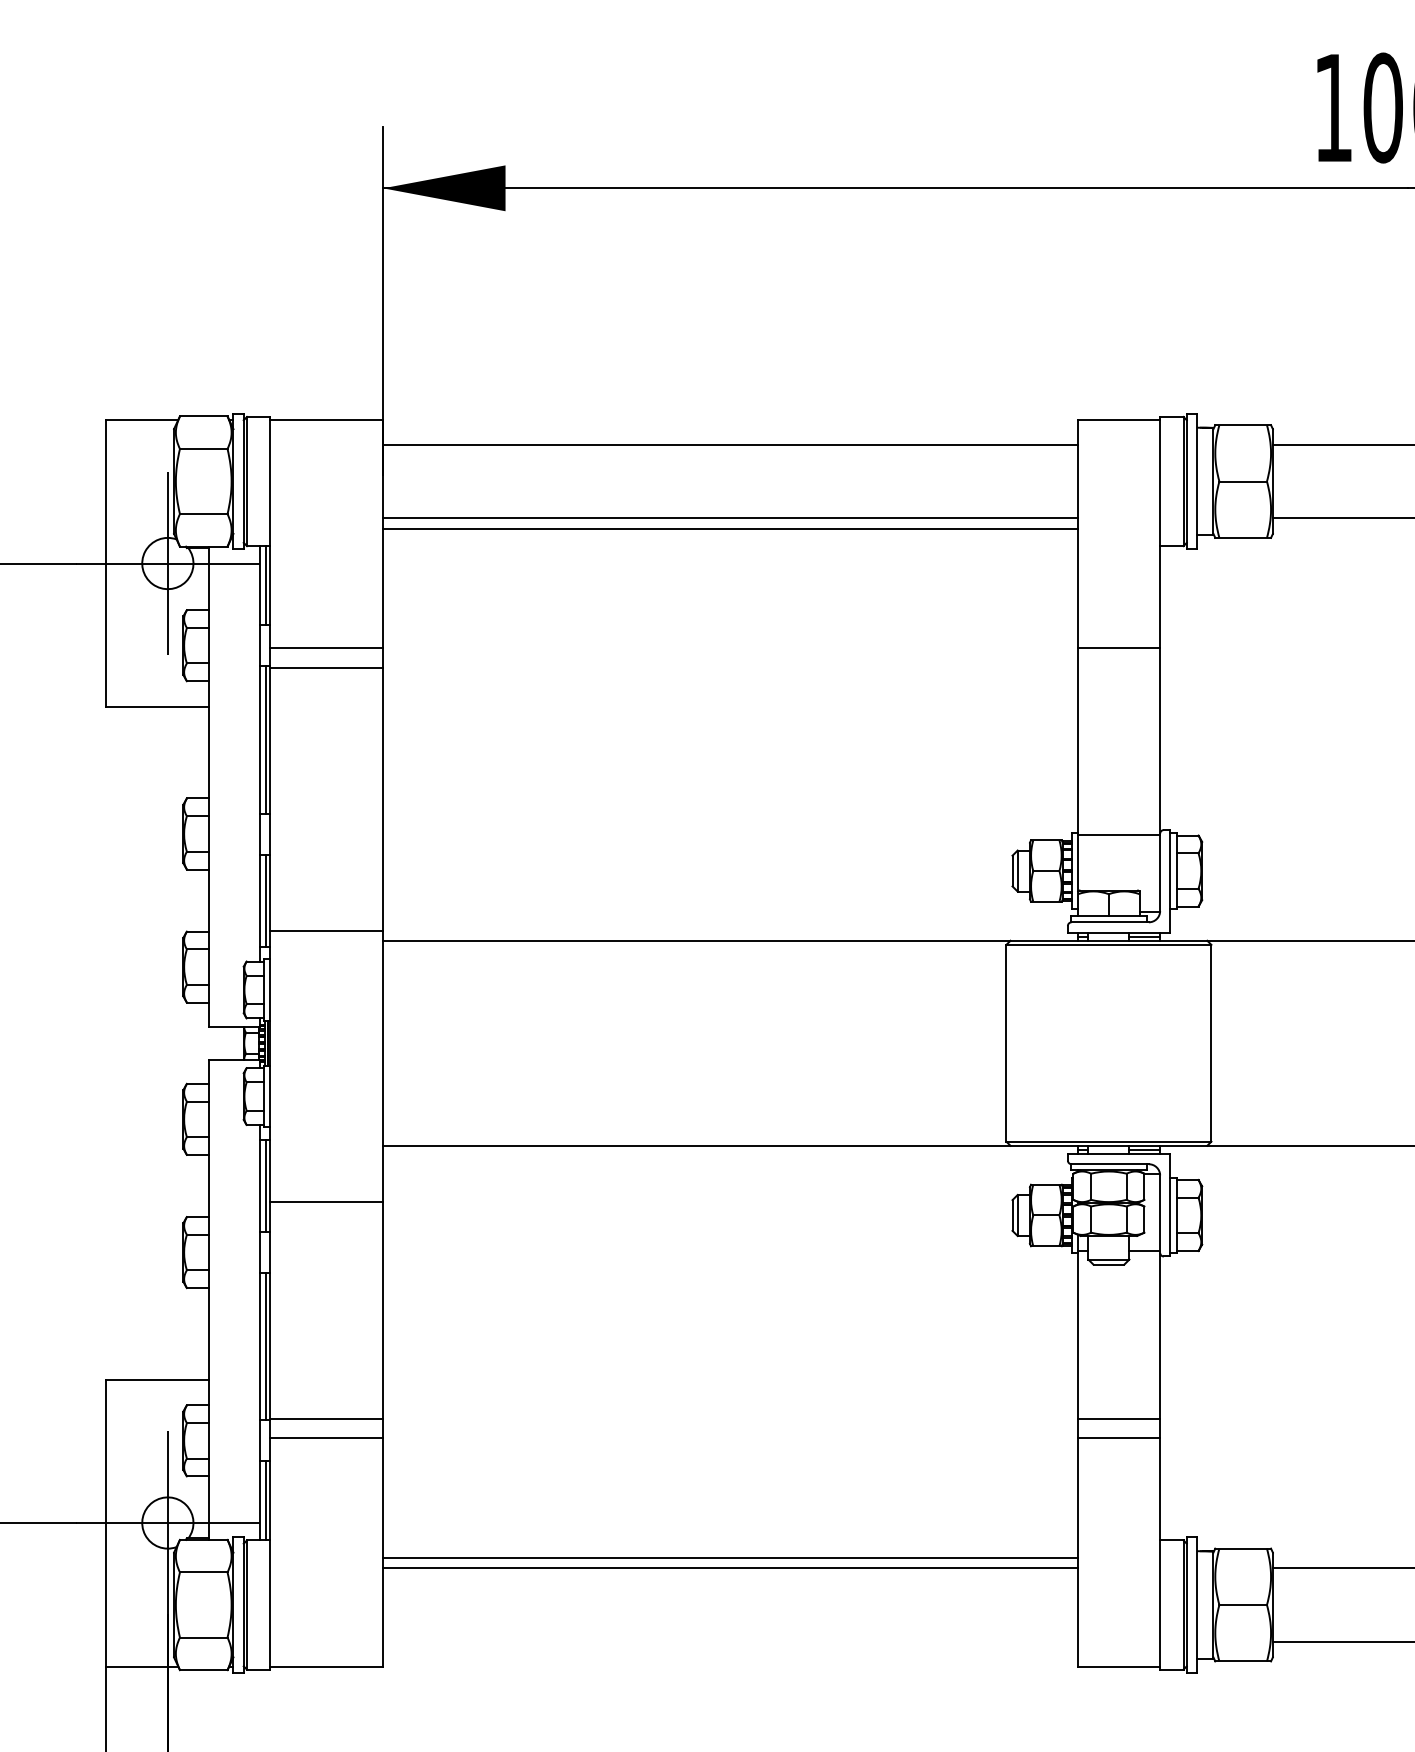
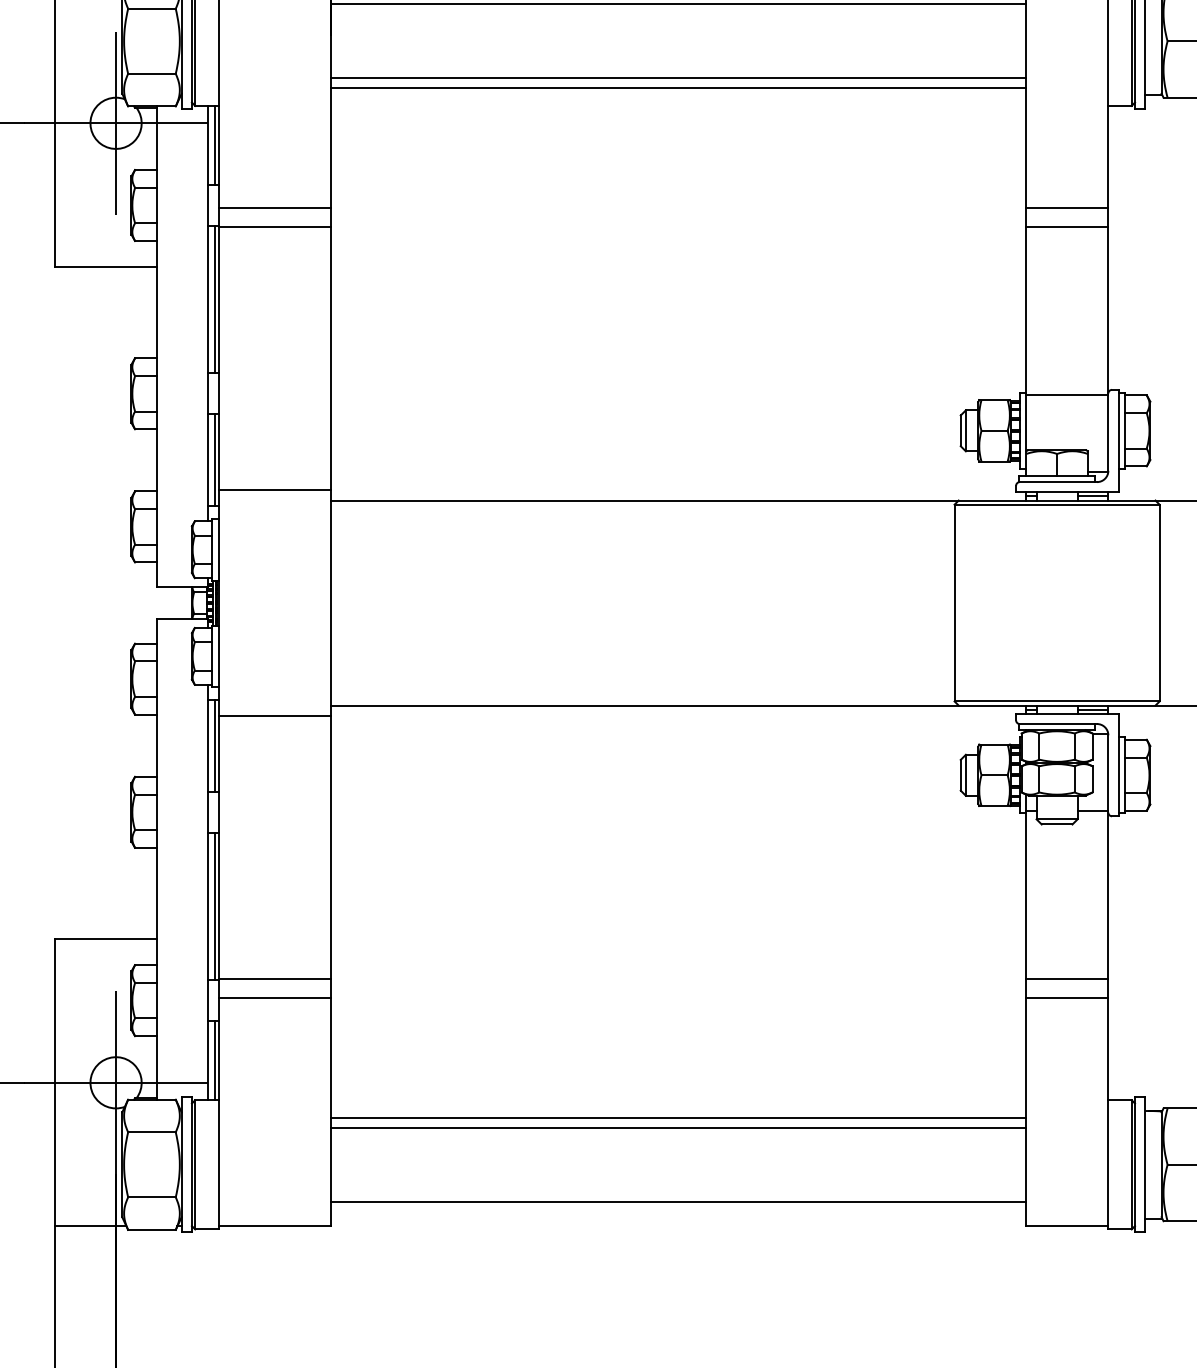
line: (1119, 667) -> (1067, 227), added
line: (326, 1202) -> (274, 716), moved
line: (730, 1641) -> (678, 1201), added

